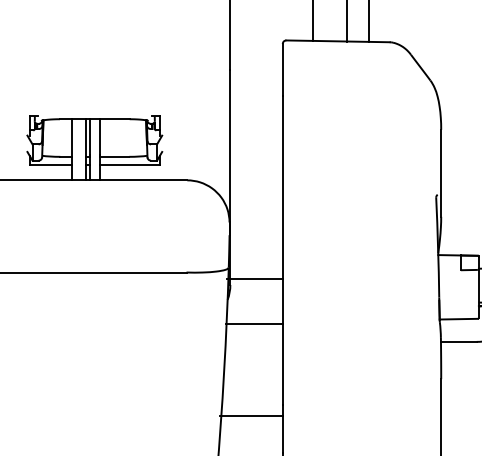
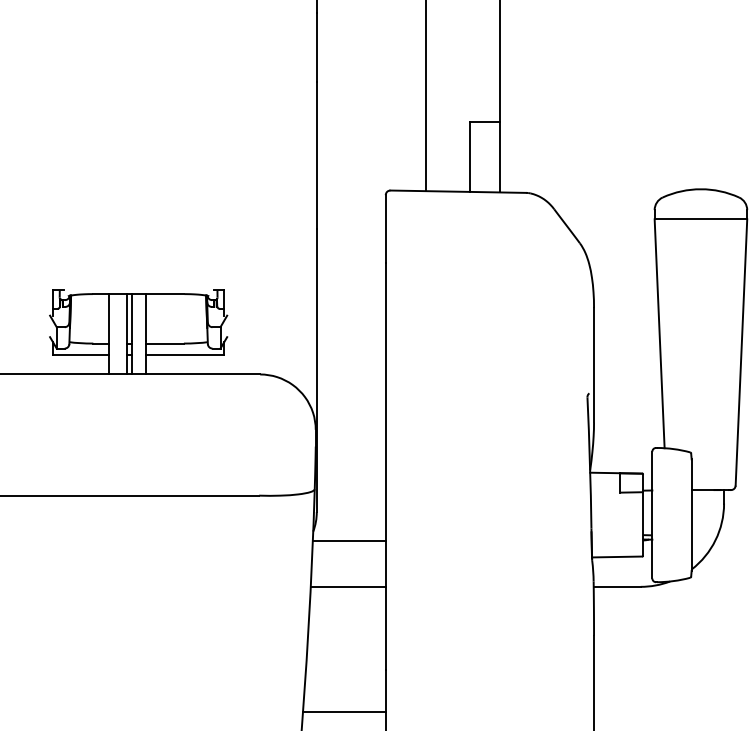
line: (254, 279) -> (348, 540), moved
line: (253, 323) -> (347, 586), moved
line: (251, 415) -> (344, 711), moved

